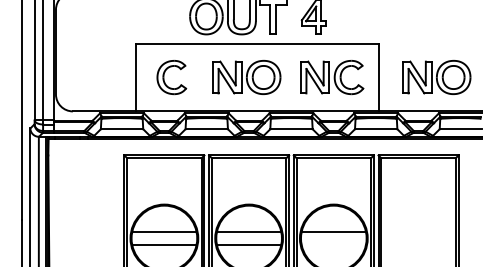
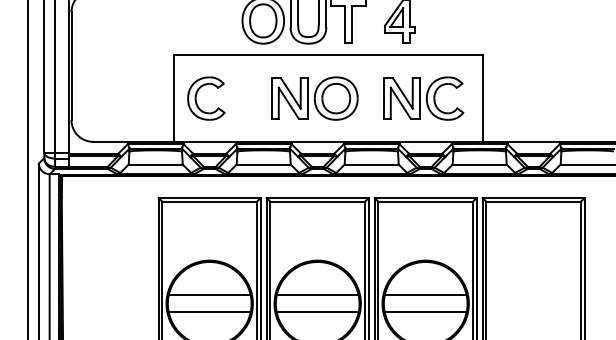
part: (164, 77) -> (197, 98), moved
part: (436, 77) -> (556, 98), removed
line: (333, 245) -> (425, 312), added

